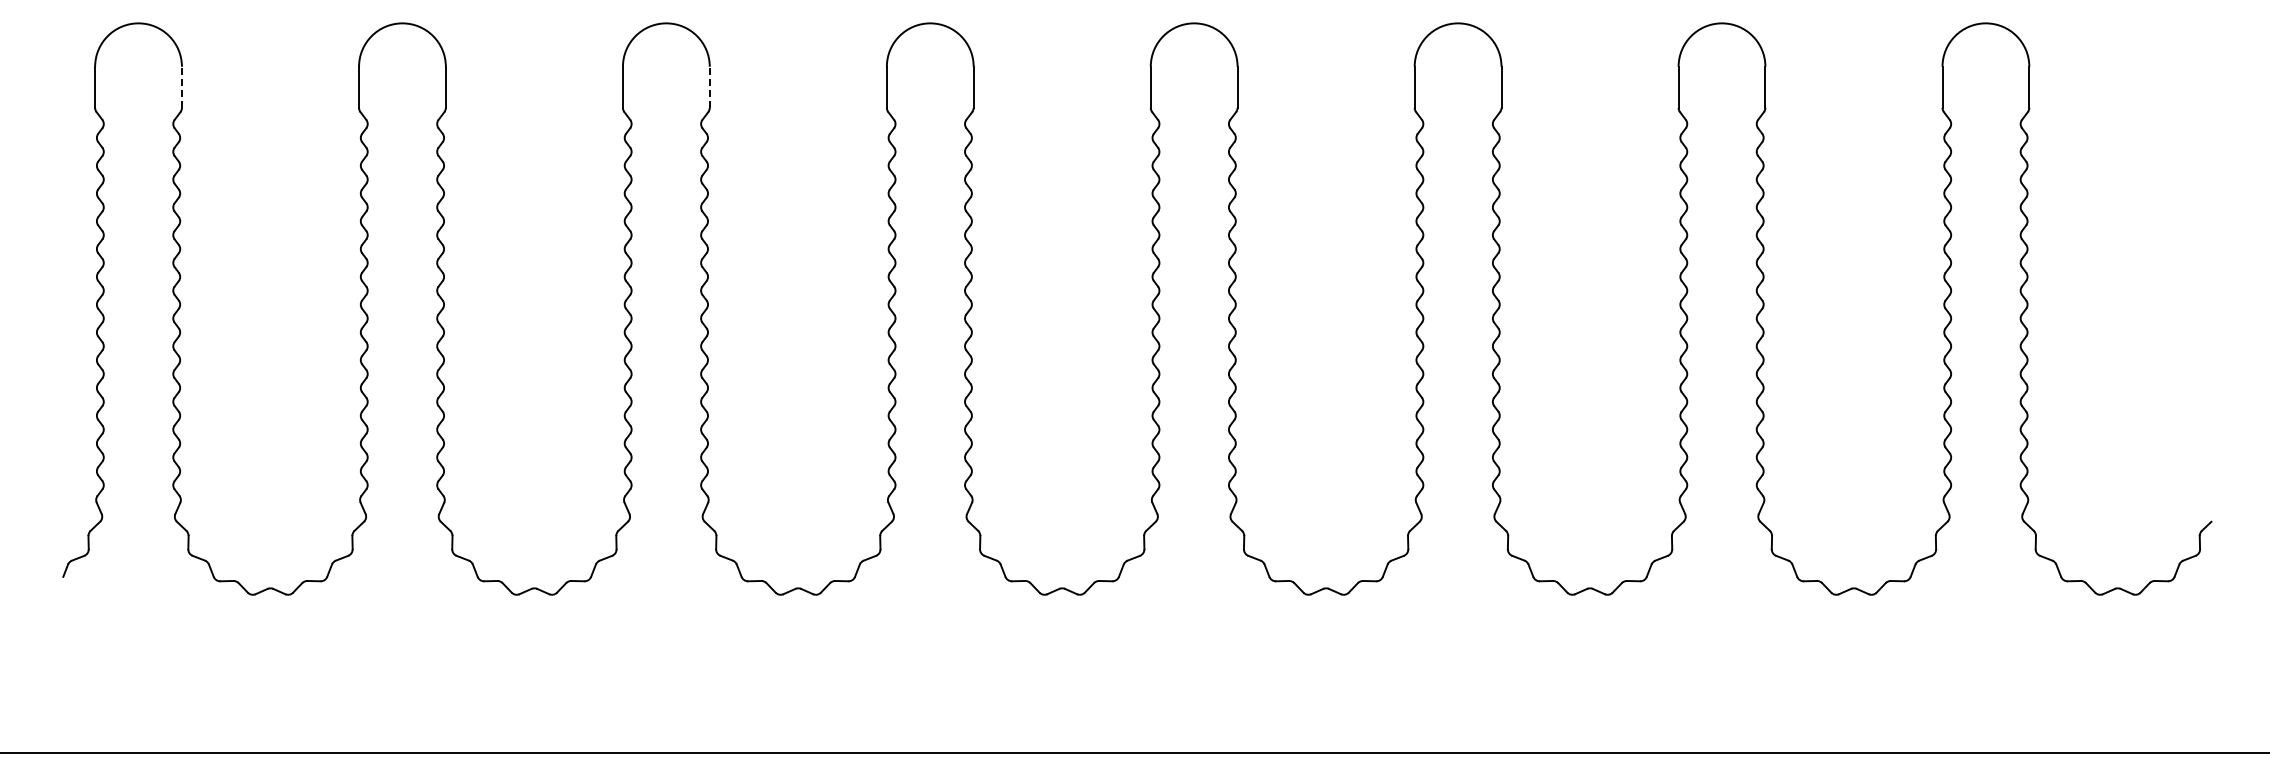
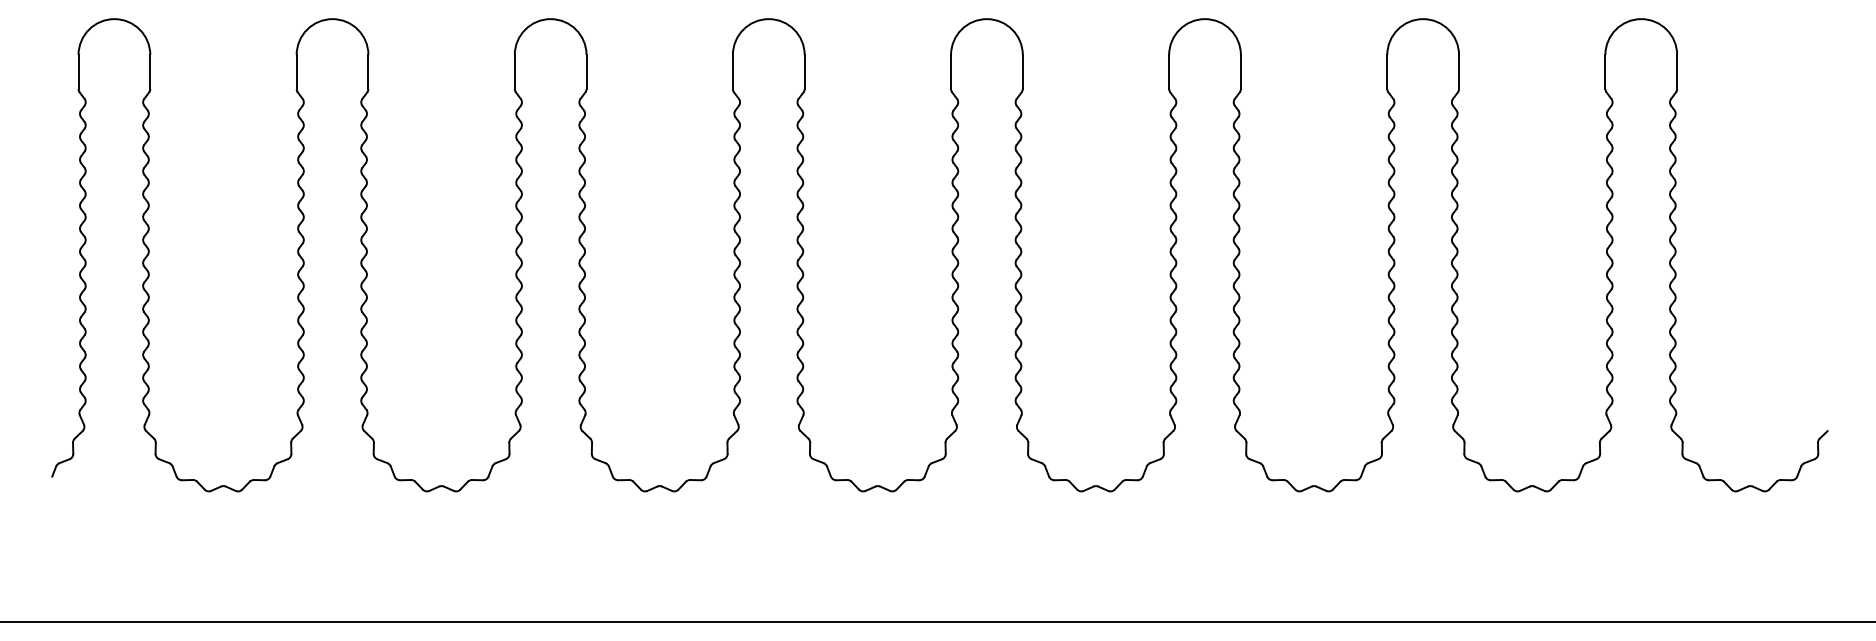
line: (181, 87) -> (149, 72), dashed -> solid
line: (709, 87) -> (586, 72), dashed -> solid

